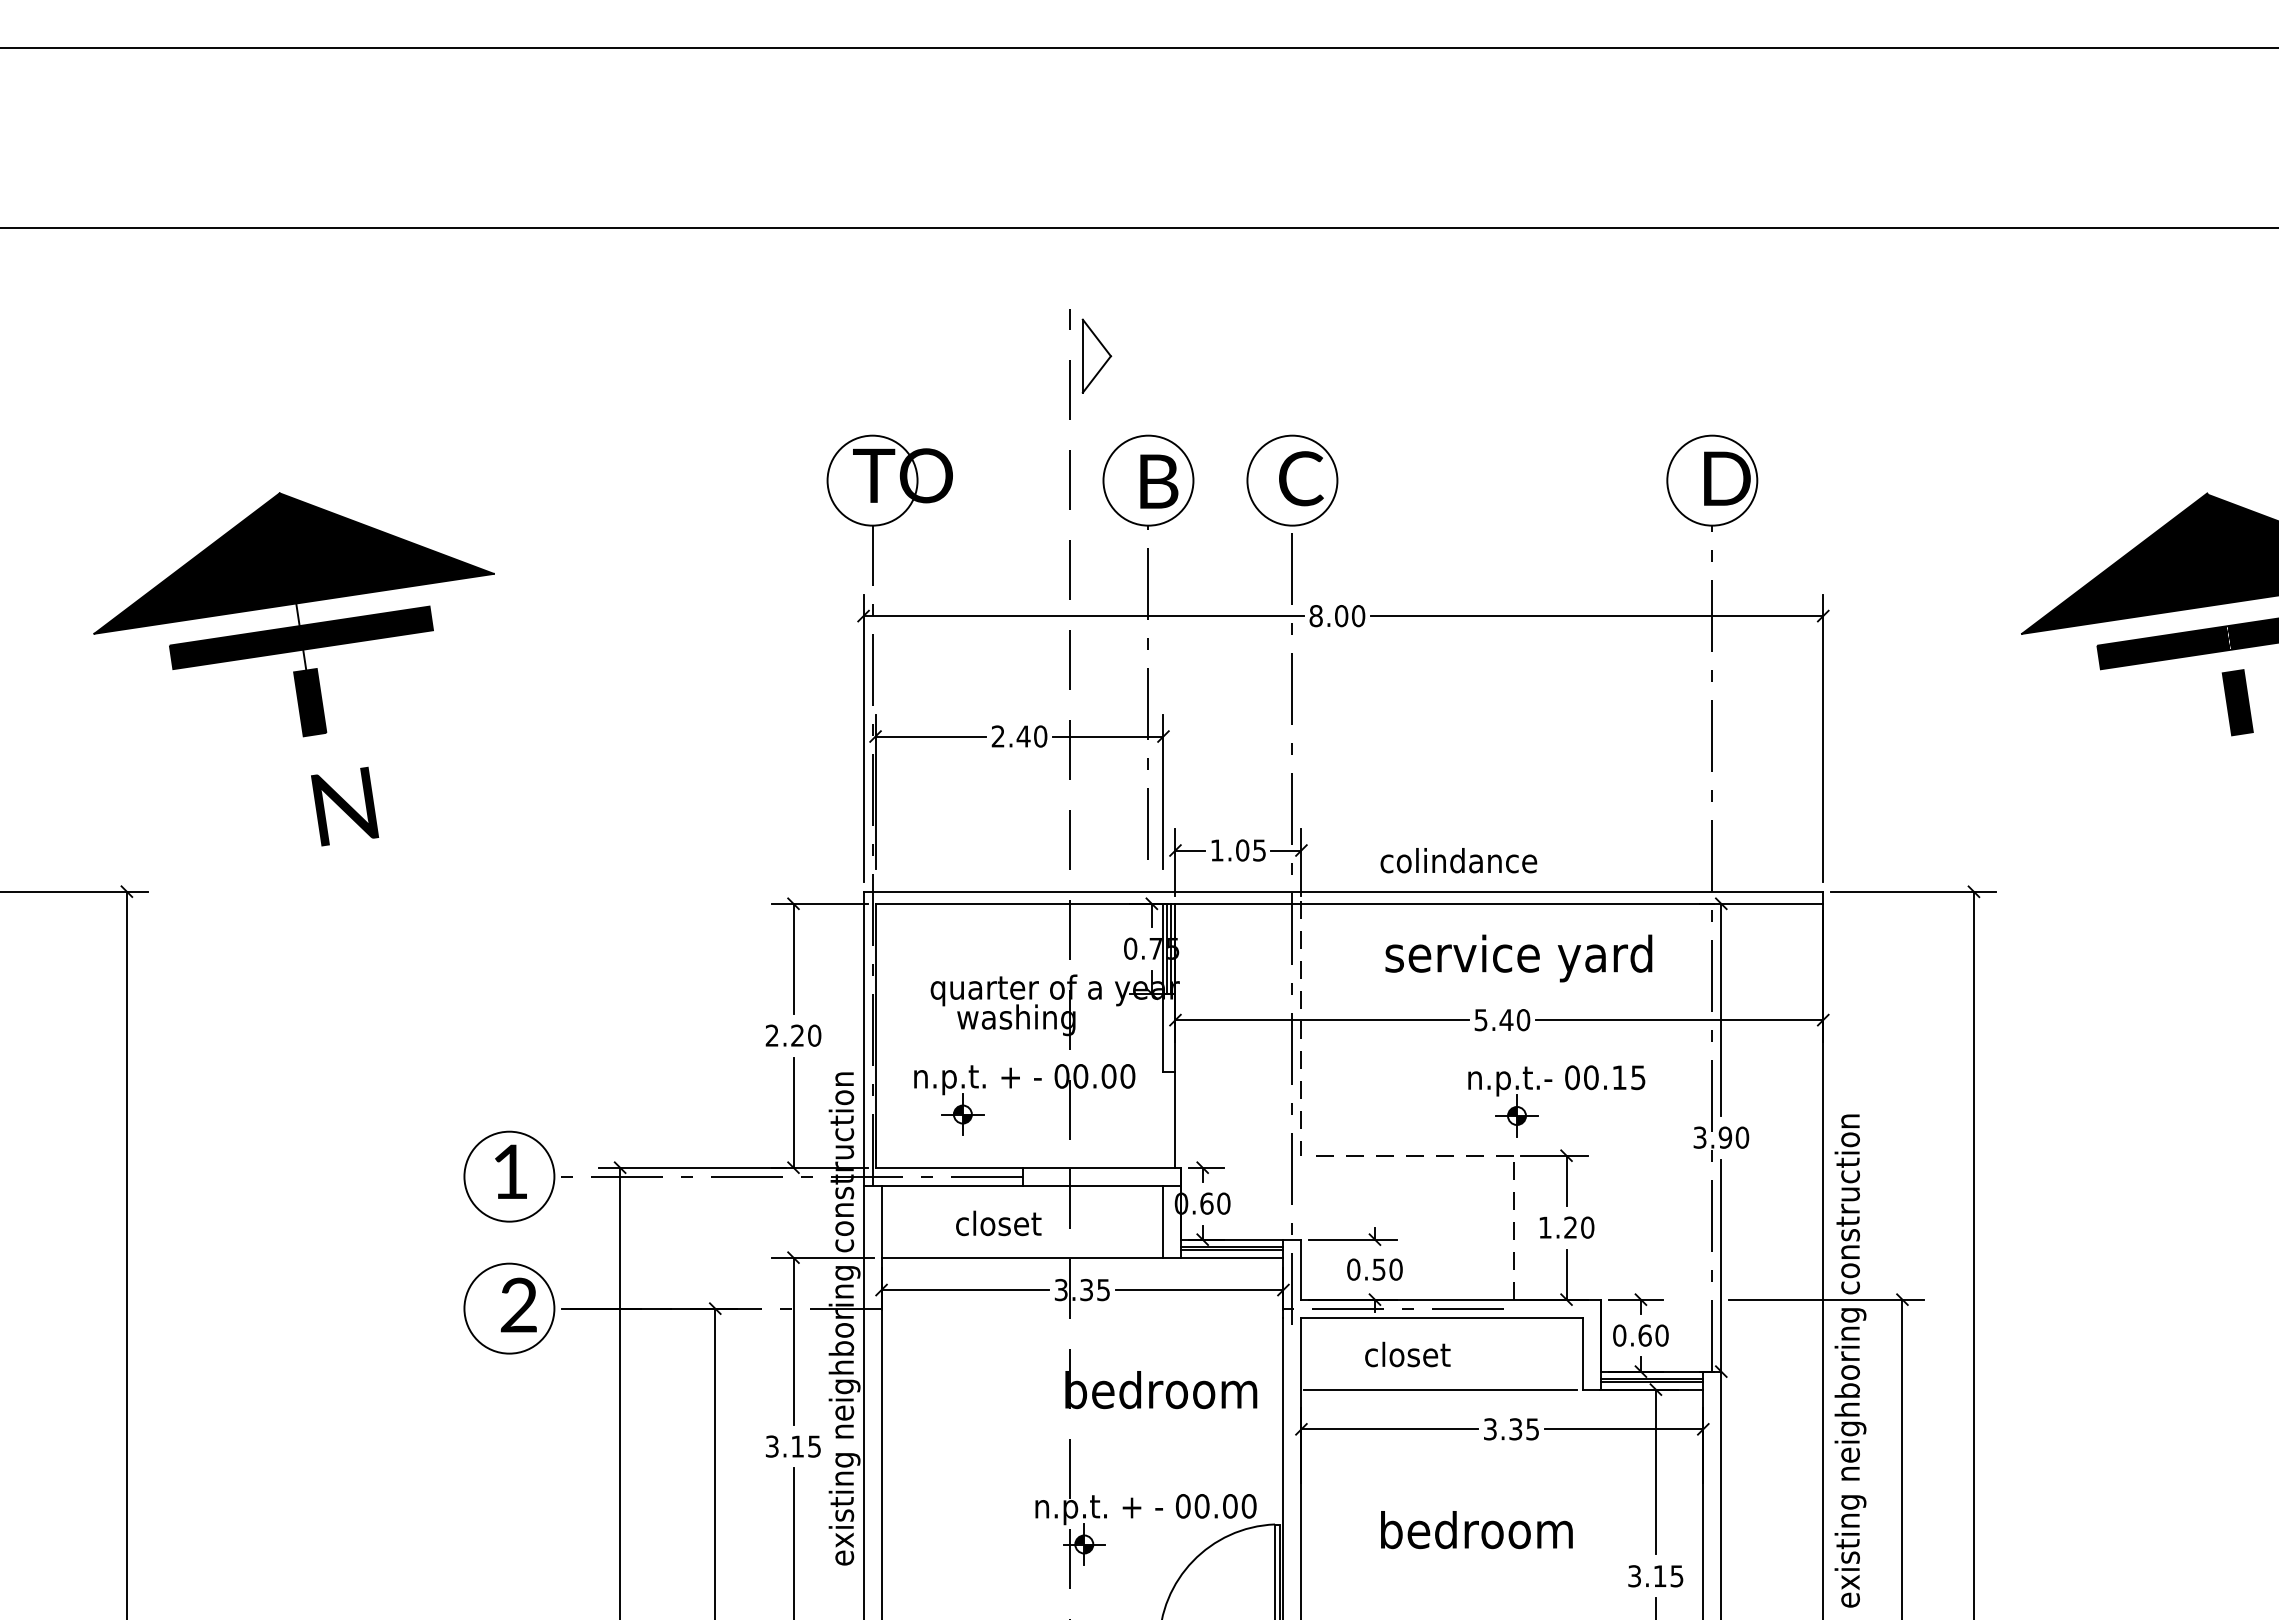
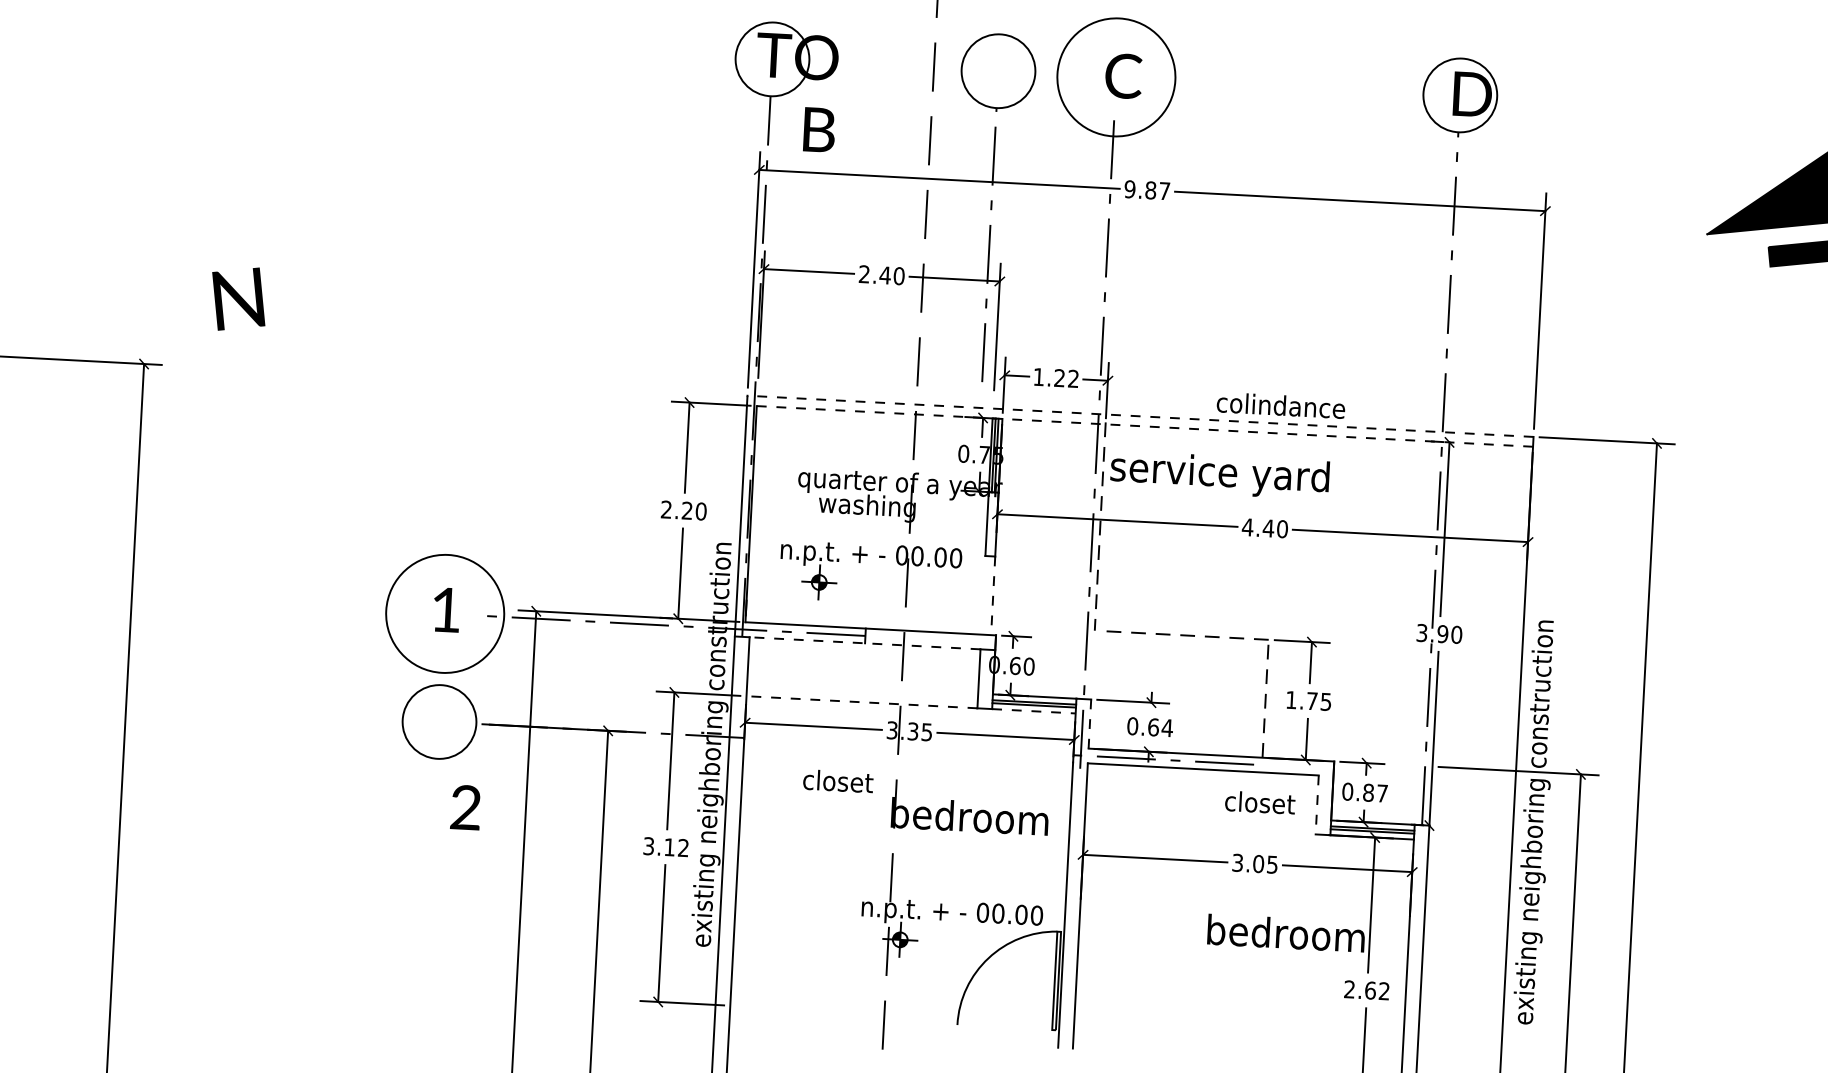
circle: (1292, 480) -> (1116, 77), size x1.6
text: (1159, 481) -> (819, 129), moved
part: (293, 614) -> (292, 144), removed
text: (1337, 616) -> (1147, 190), 8.00 -> 9.87
text: (345, 806) -> (239, 299), moved
text: (1250, 850) -> (1066, 378), 1.05 -> 1.22
text: (1458, 860) -> (1280, 405), moved
line: (1343, 891) -> (1140, 416), solid -> dashed
line: (1349, 903) -> (1145, 426), solid -> dashed
text: (1518, 958) -> (1219, 475), moved
text: (1481, 1020) -> (1248, 527), 5.40 -> 4.40
part: (1568, 1088) -> (1316, 587), removed
line: (1175, 1119) -> (993, 595), solid -> dashed
circle: (509, 1176) -> (445, 613), size x1.6
line: (1022, 1185) -> (865, 643), solid -> dashed
text: (998, 1223) -> (838, 781), moved
text: (1579, 1227) -> (1319, 701), 1.20 -> 1.75
line: (1022, 1257) -> (861, 702), solid -> dashed
line: (1232, 1257) -> (1033, 711), solid -> dashed
line: (1301, 1269) -> (1089, 723), solid -> dashed
text: (1387, 1269) -> (1160, 727), 0.50 -> 0.64
text: (518, 1304) -> (465, 807), moved
text: (1653, 1335) -> (1375, 793), 0.60 -> 0.87
line: (1583, 1353) -> (1317, 804), solid -> dashed
text: (1407, 1354) -> (1259, 802), moved
line: (1440, 1389) -> (1198, 828), removed
text: (1515, 1429) -> (1258, 864), 3.35 -> 3.05
text: (814, 1446) -> (683, 848), 3.15 -> 3.12
text: (1476, 1530) -> (1285, 933), moved
text: (1655, 1576) -> (1366, 990), 3.15 -> 2.62

